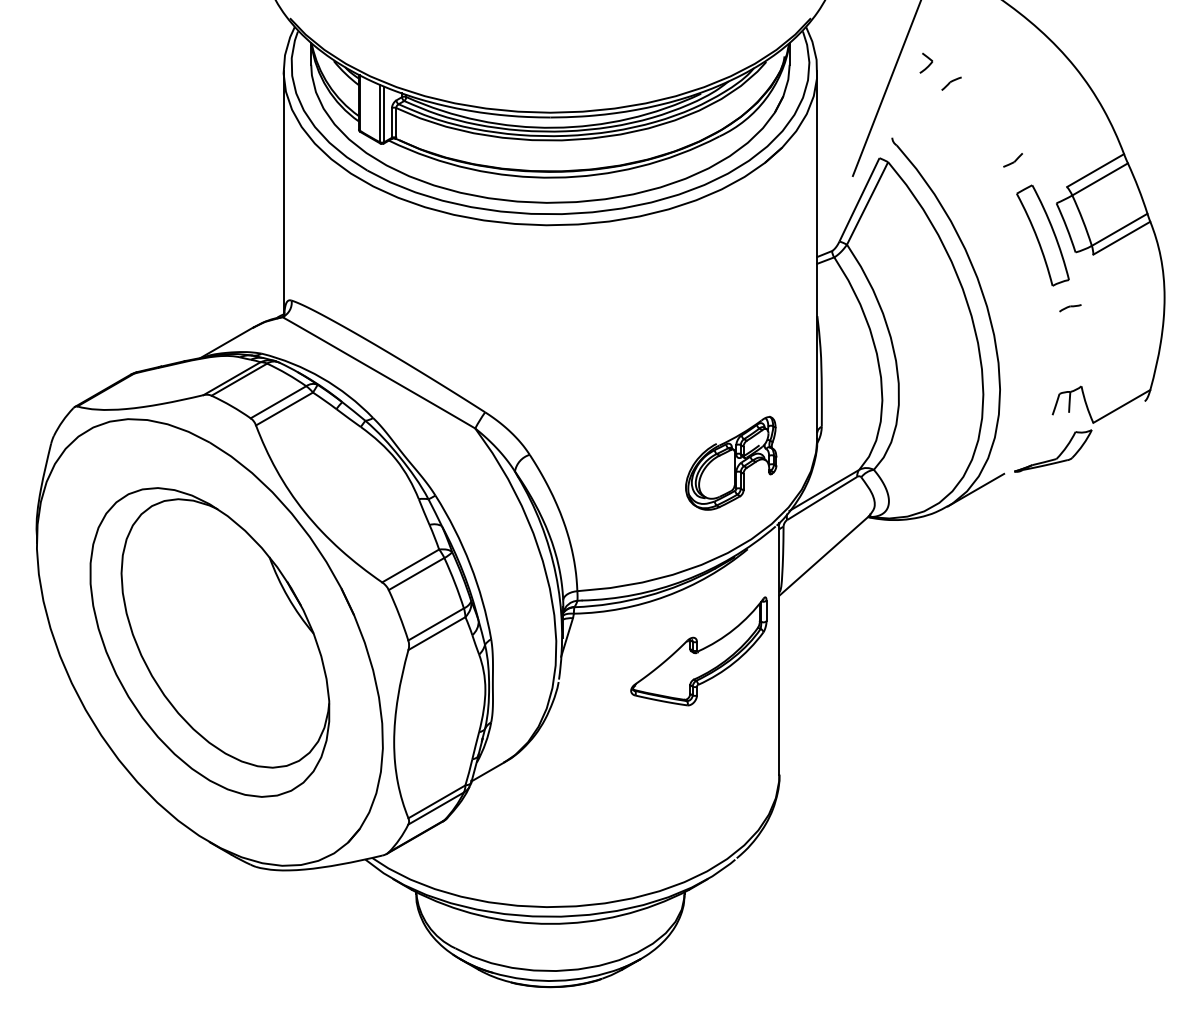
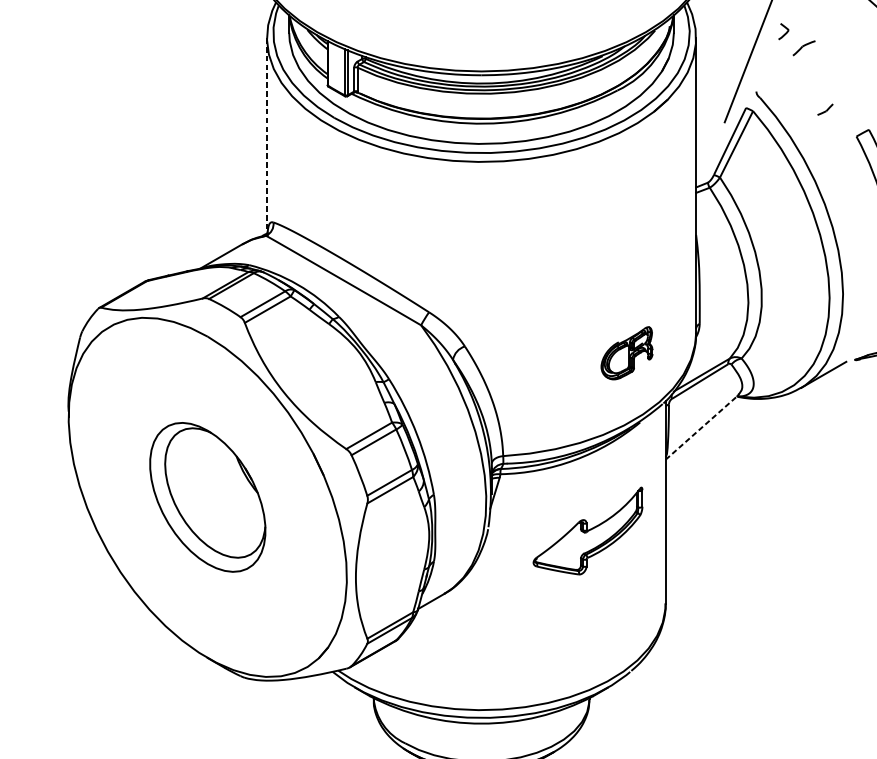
part: (951, 83) -> (804, 47), size x1.4
part: (1012, 160) -> (824, 109), moved
line: (283, 192) -> (266, 135), solid -> dashed
part: (731, 462) -> (627, 352), size x0.7
line: (824, 555) -> (701, 427), solid -> dashed
part: (209, 642) -> (207, 497), size x0.6
part: (698, 651) -> (587, 531), moved

